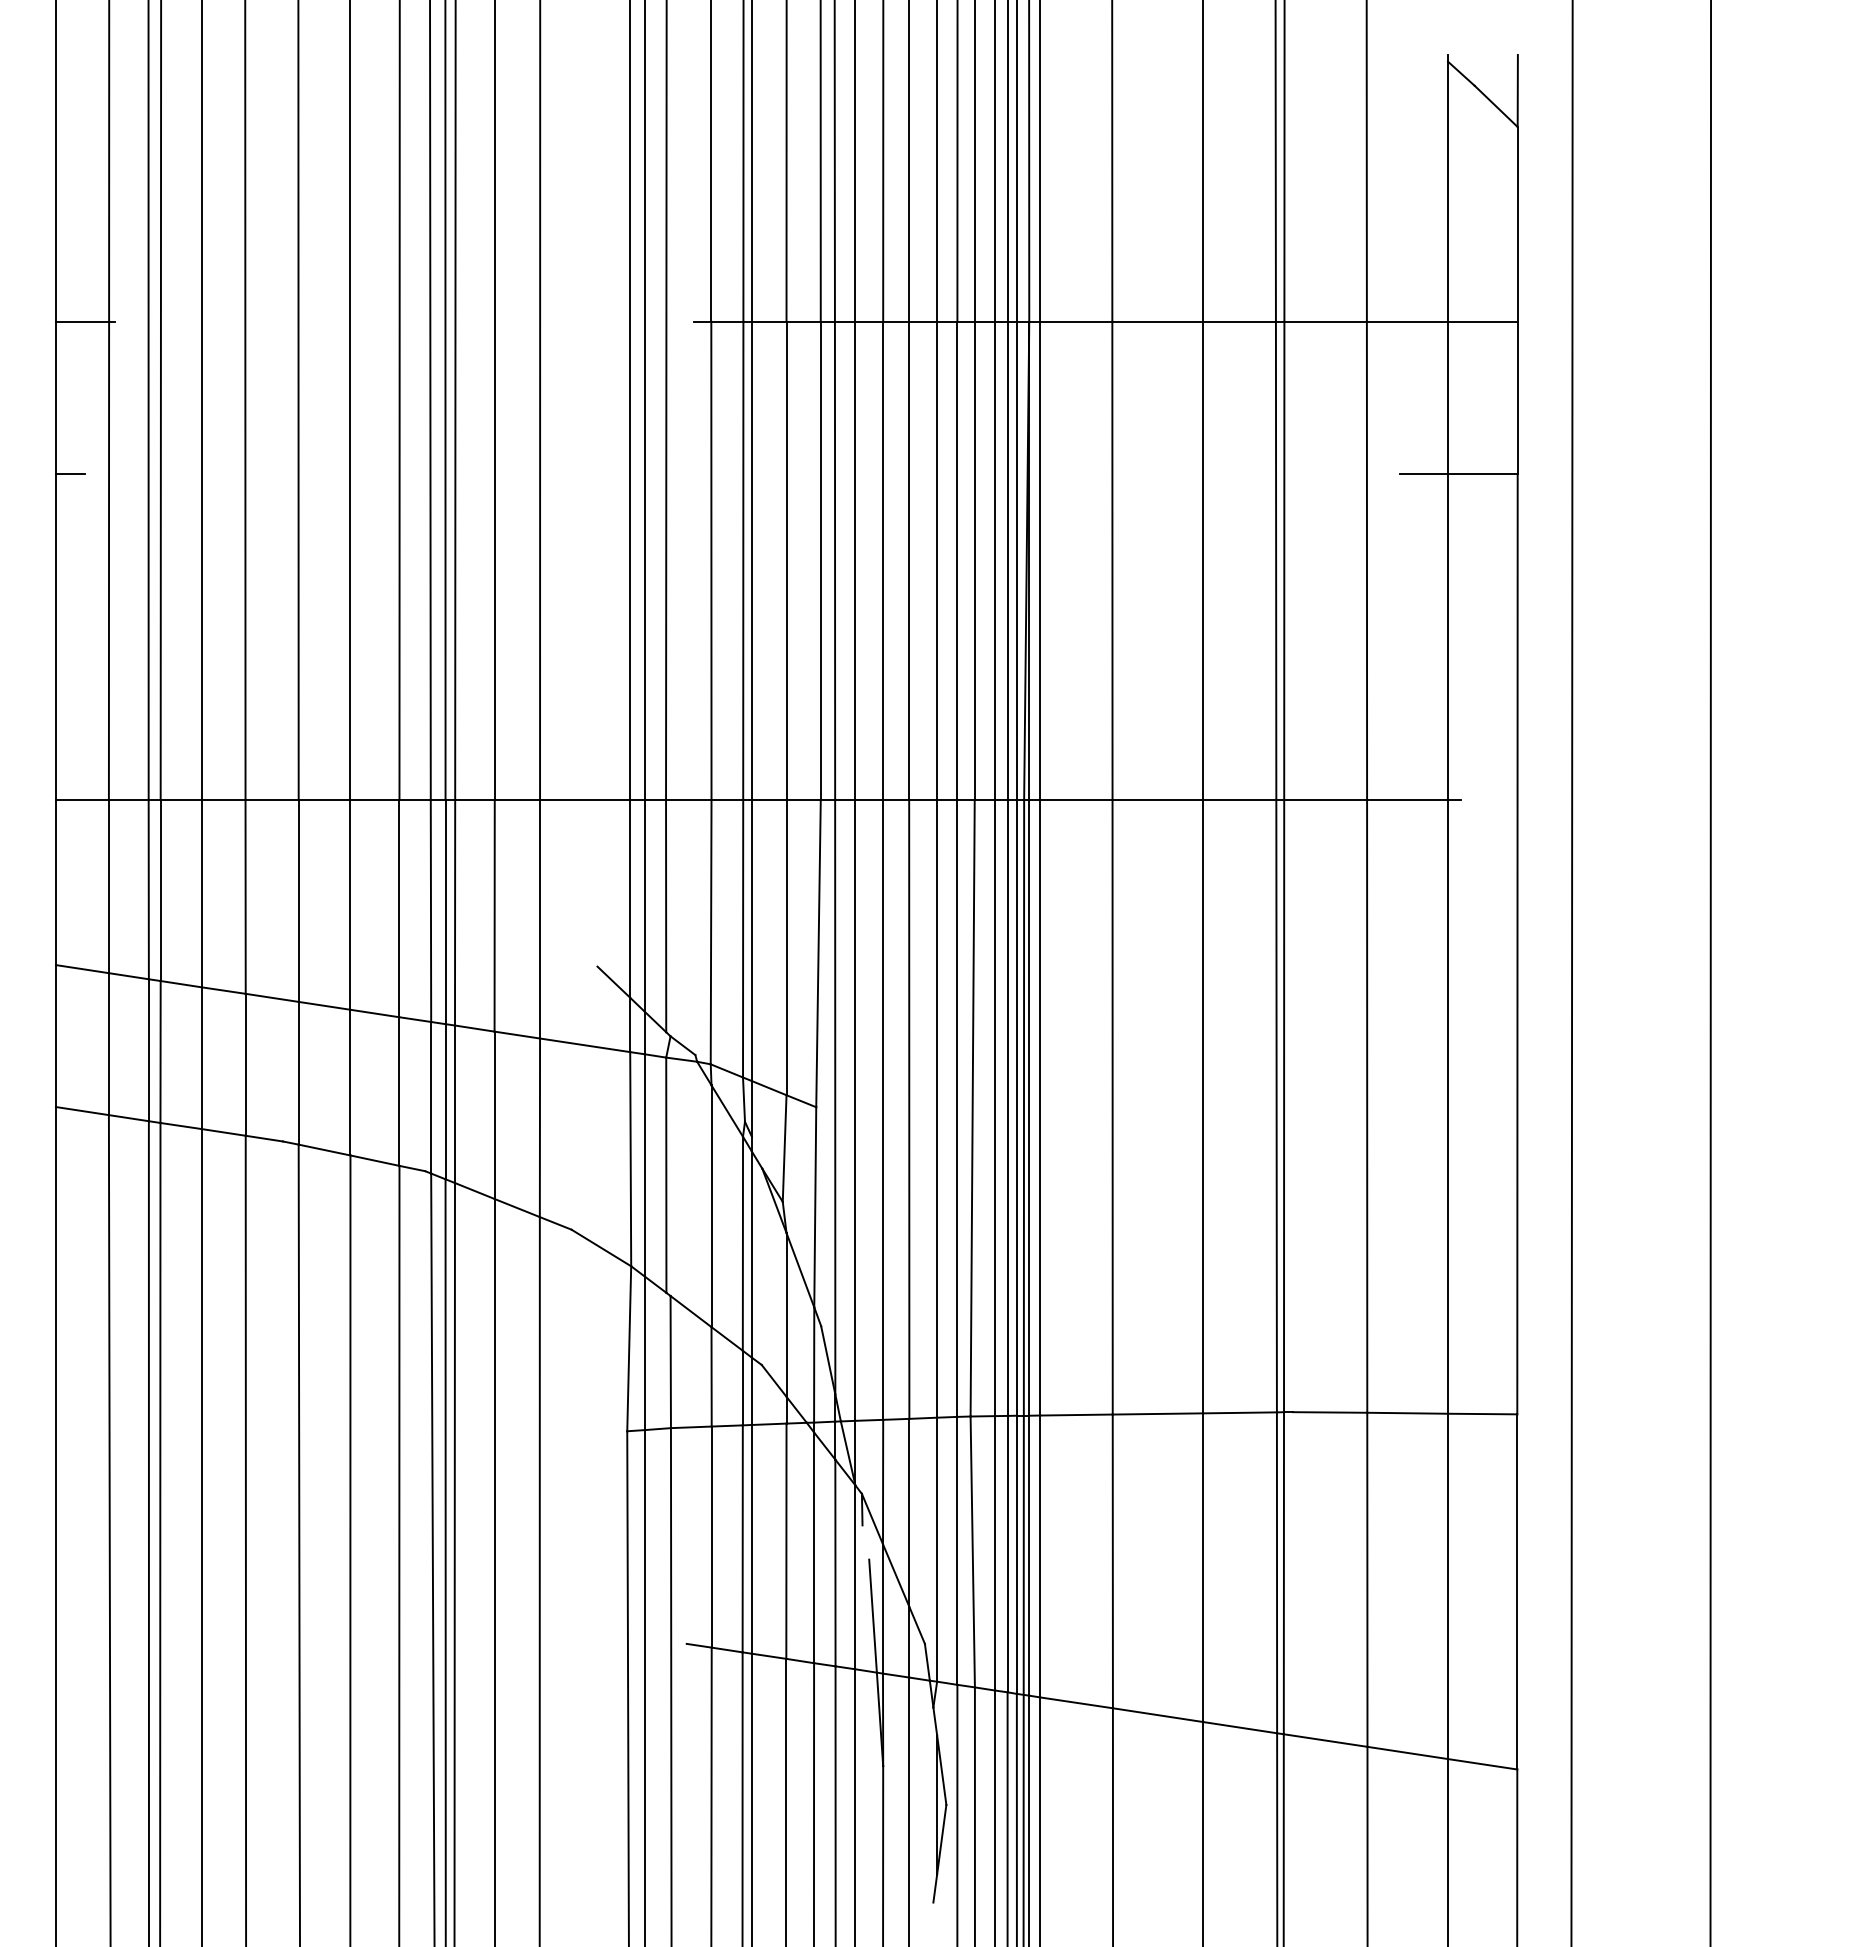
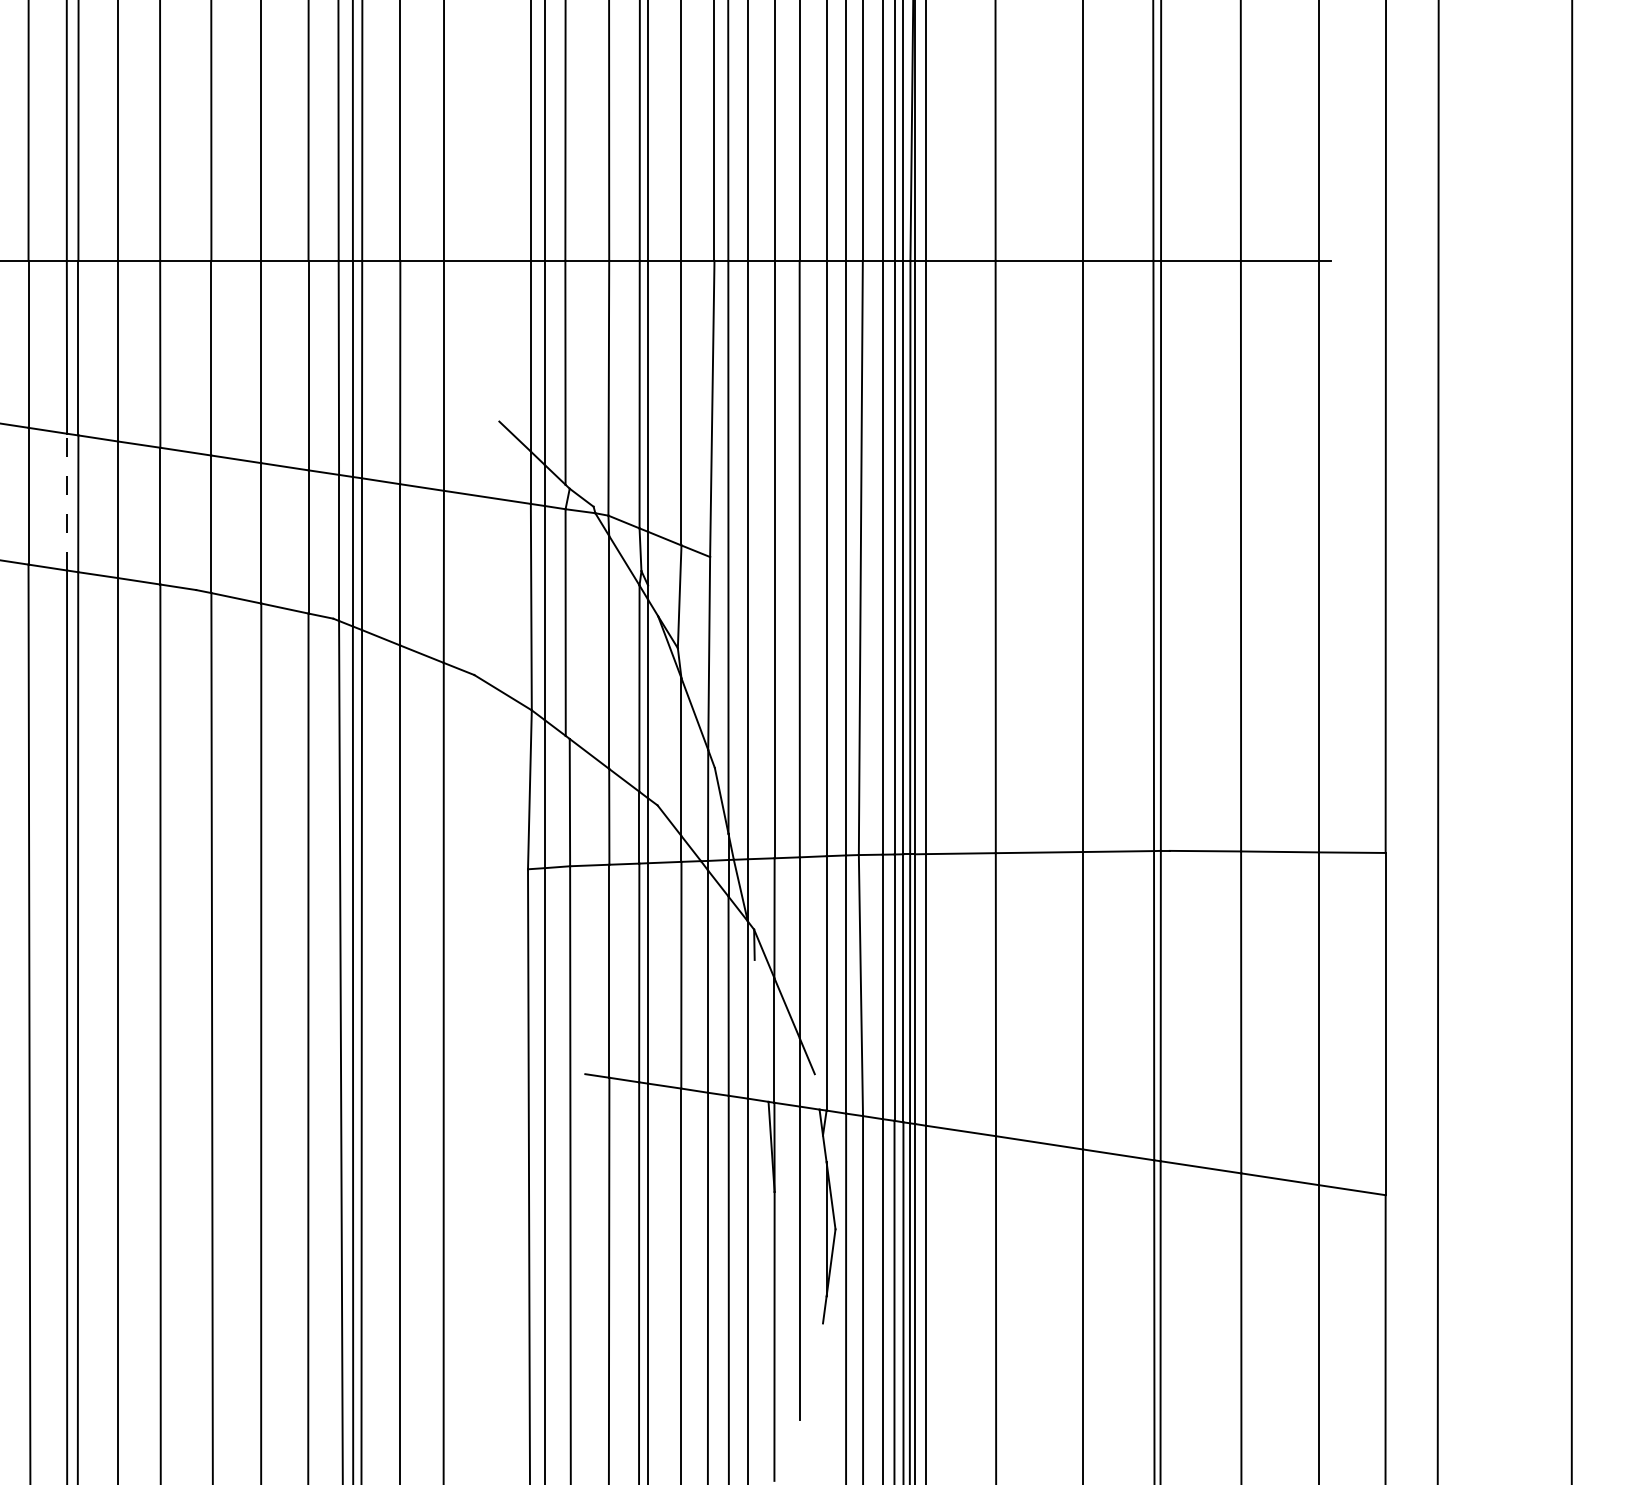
line: (148, 1050) -> (66, 502), solid -> dashed
line: (872, 1615) -> (764, 1046), removed
line: (926, 1661) -> (816, 1091), removed

